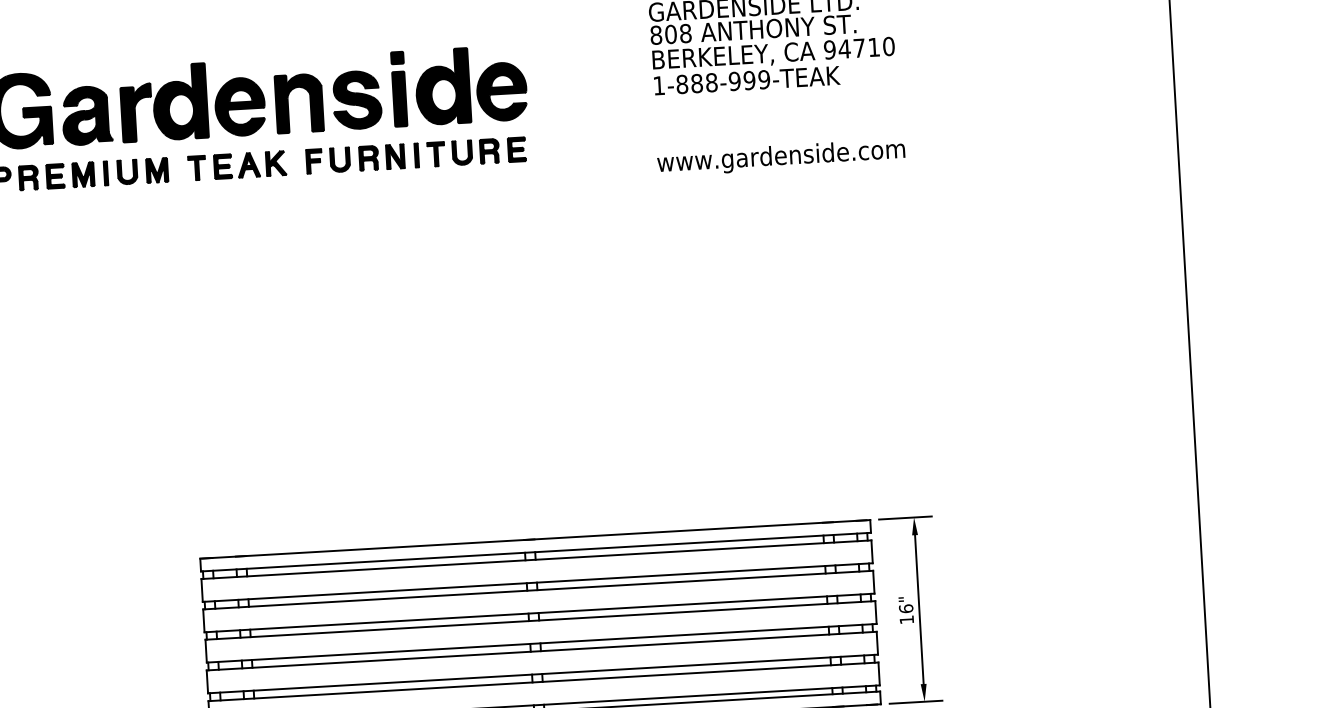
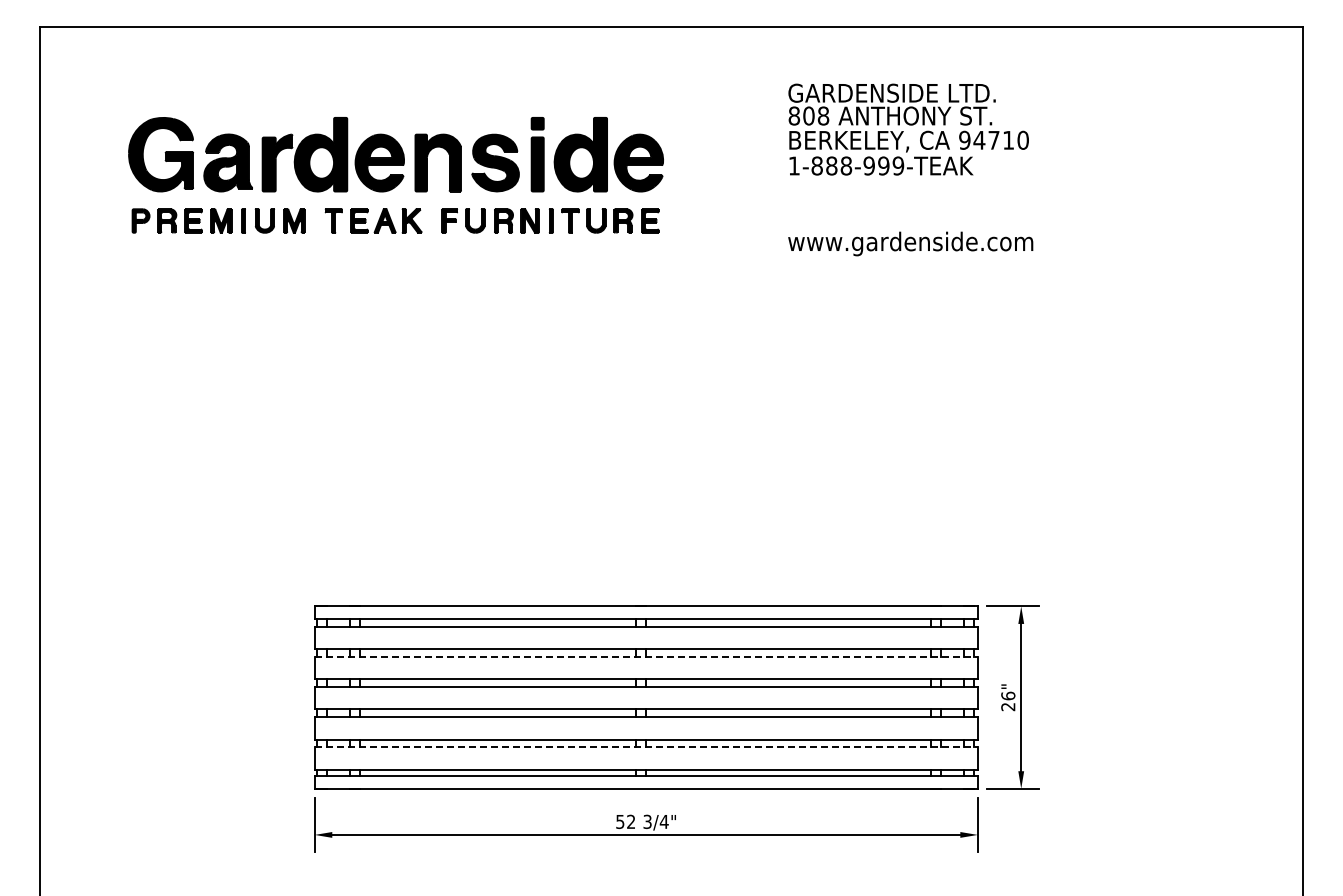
line: (538, 589) -> (646, 656), solid -> dashed
text: (907, 620) -> (1008, 707), 16" -> 26"
line: (543, 681) -> (646, 747), solid -> dashed

